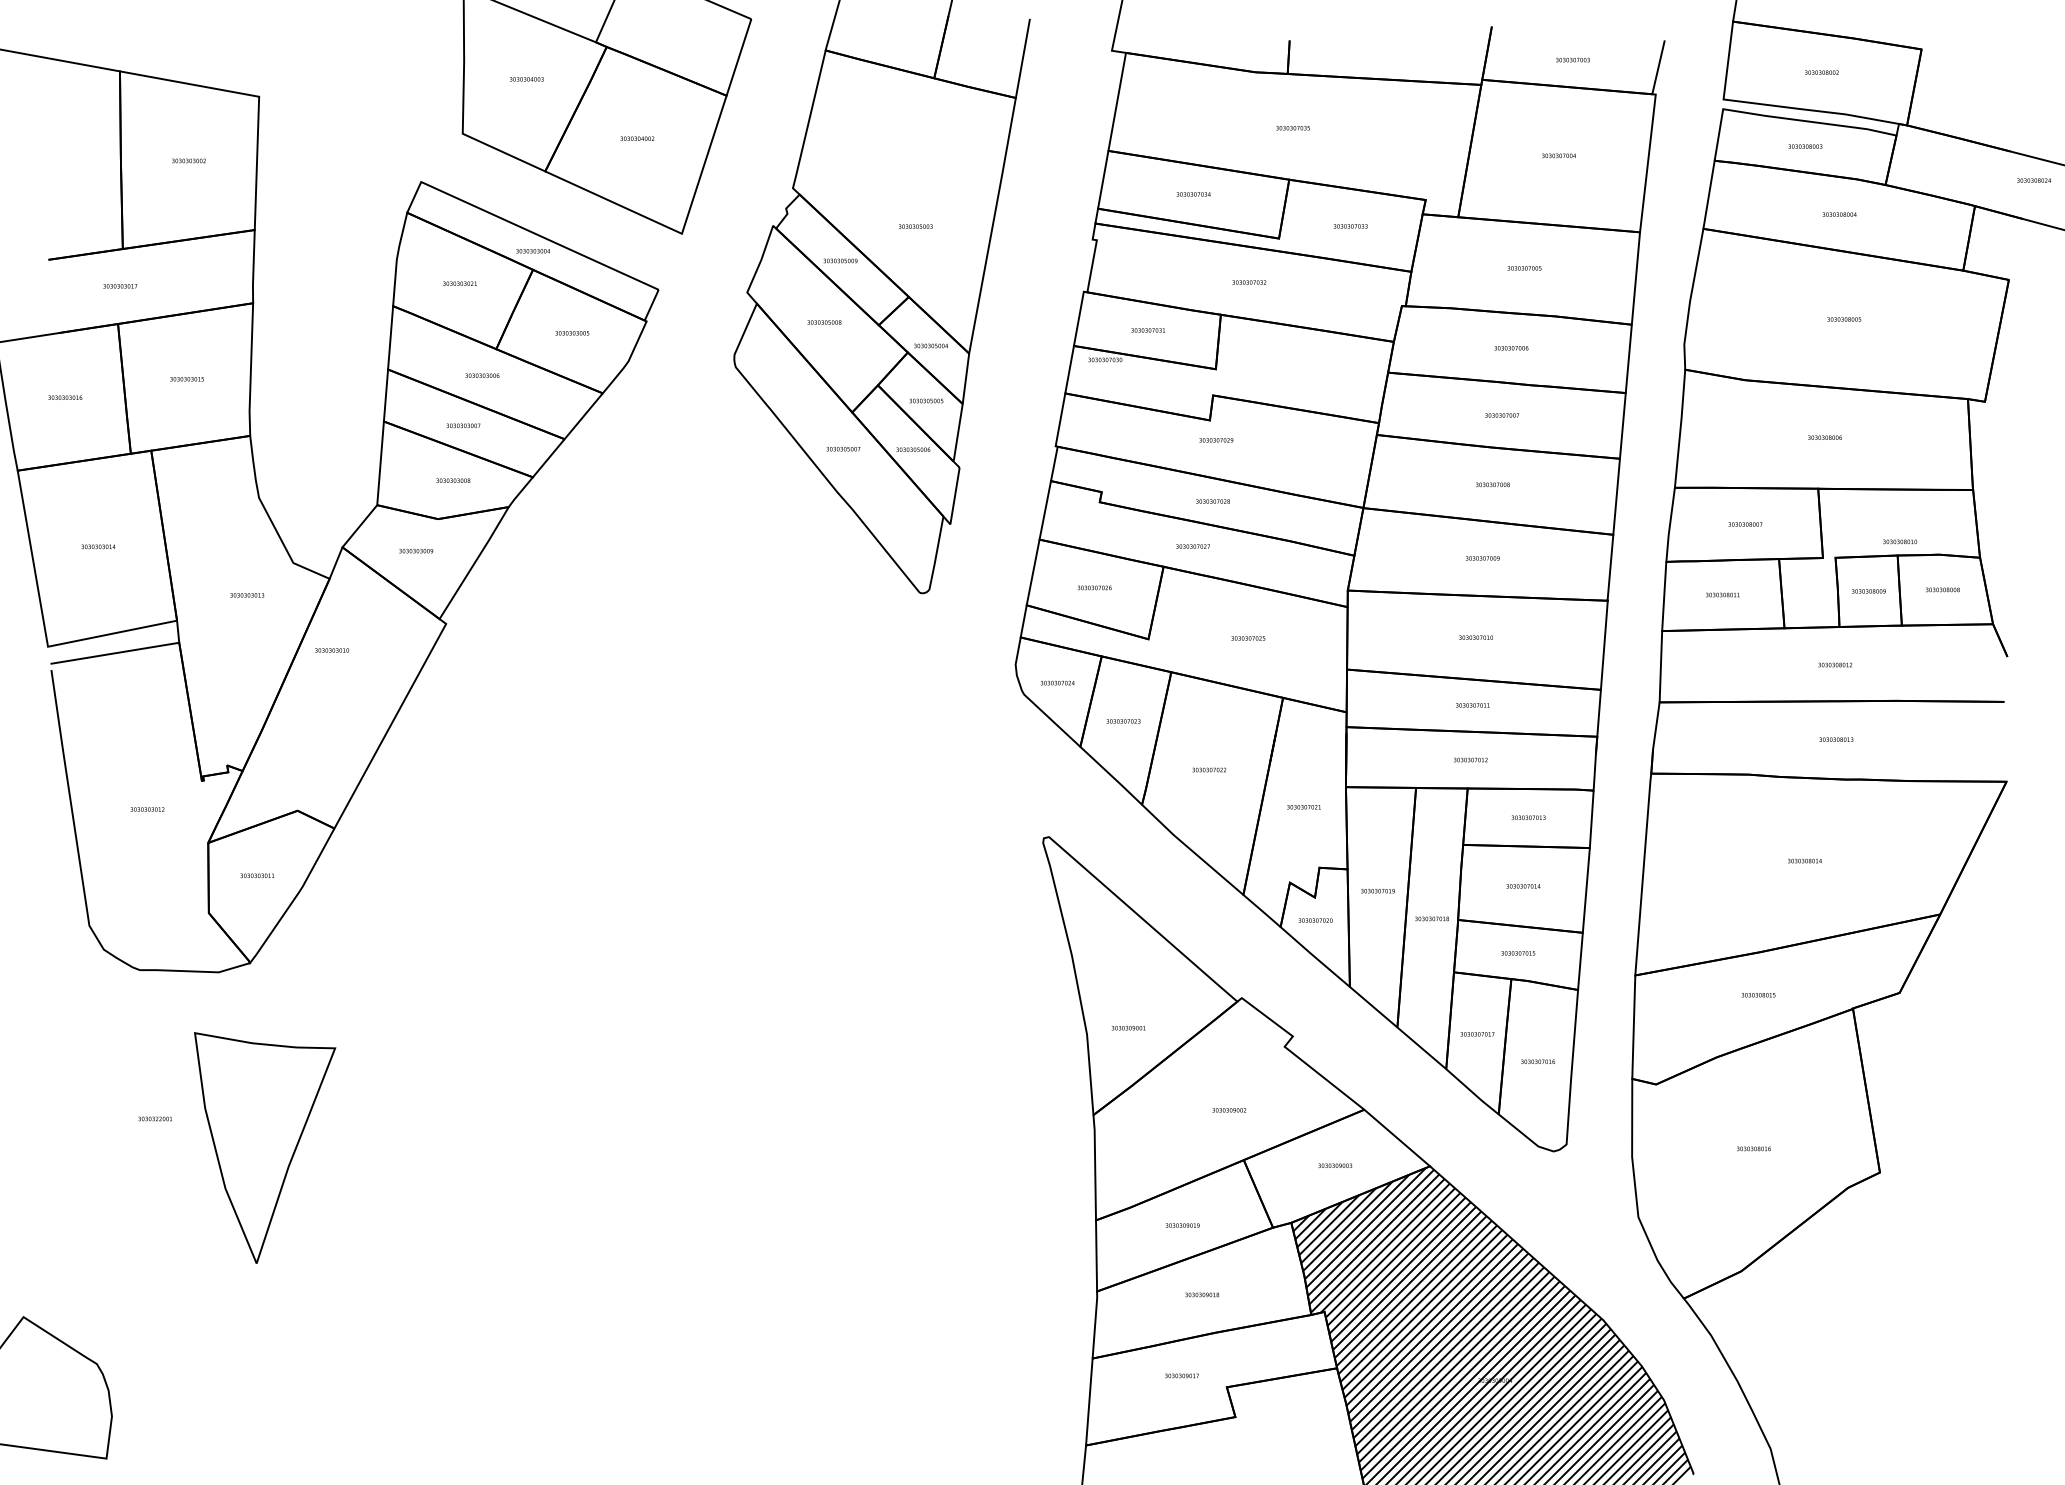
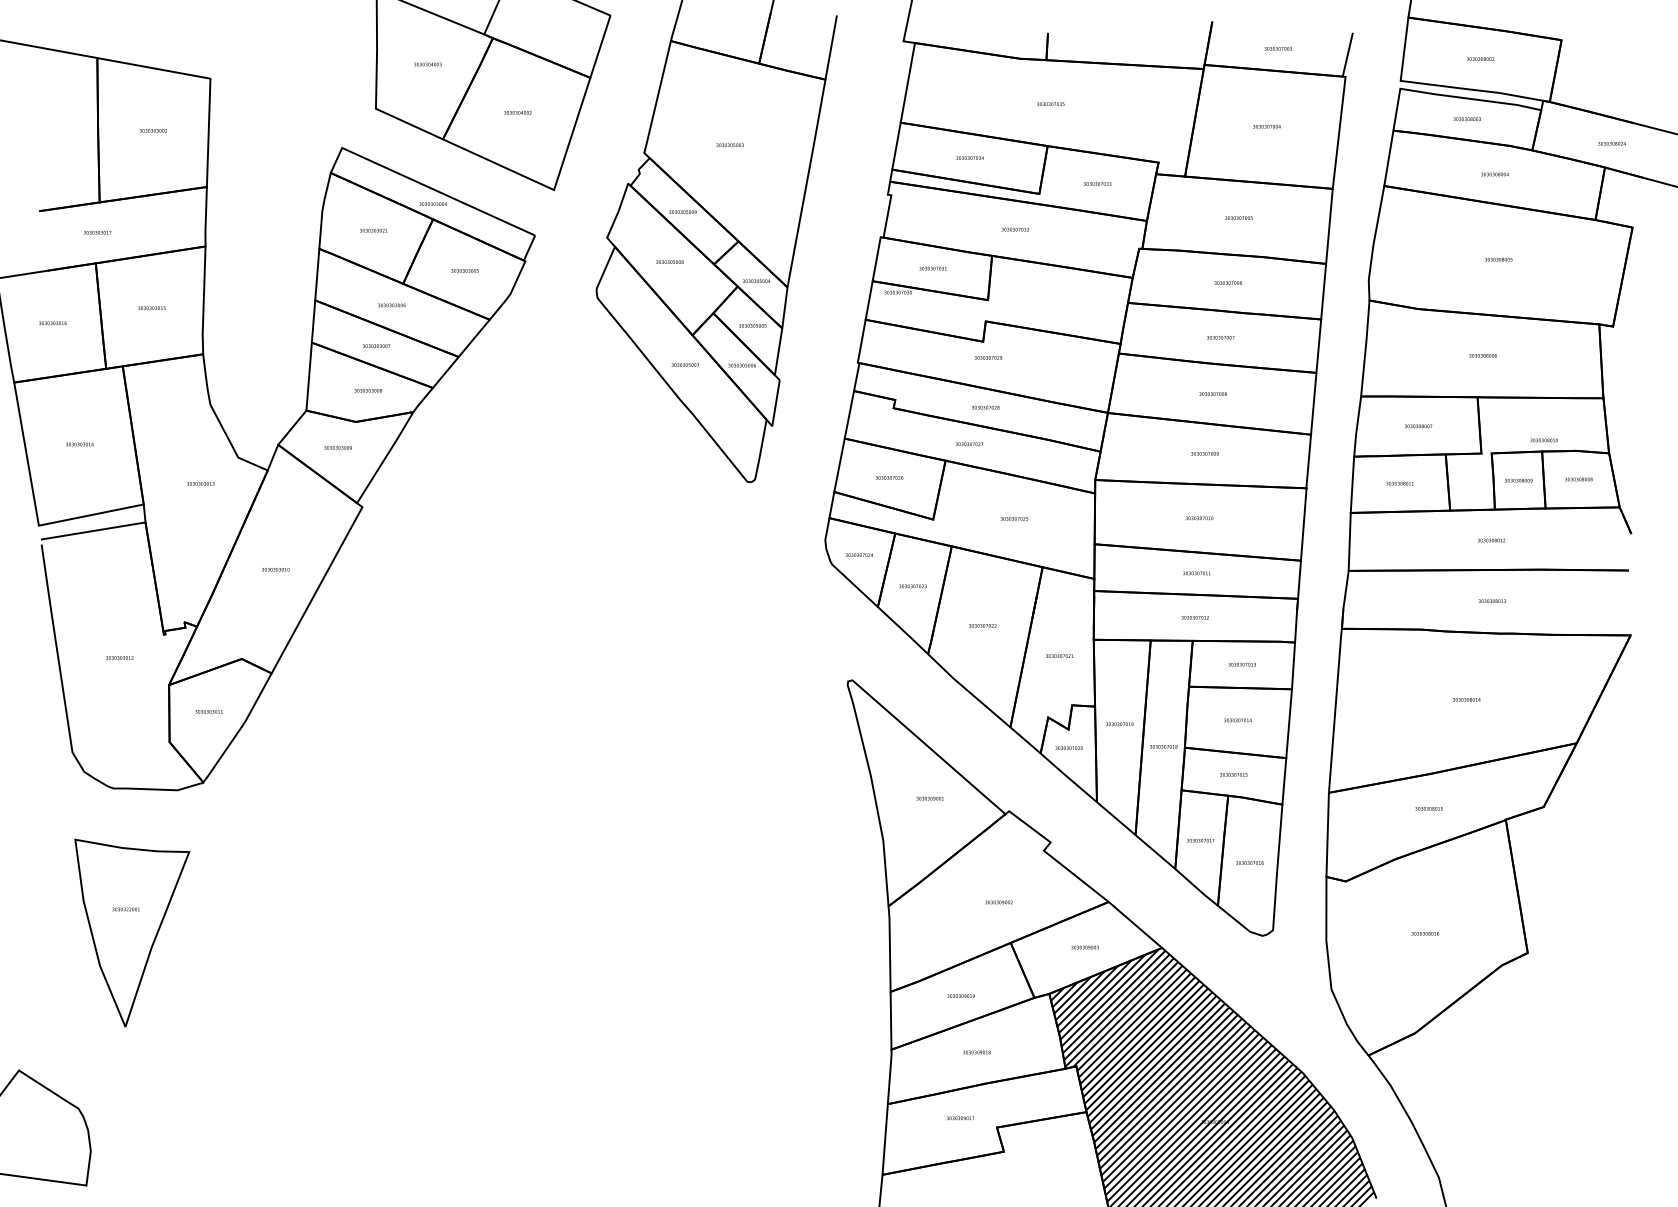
text: (2033, 180) -> (1611, 143), moved
text: (914, 225) -> (729, 144), moved
text: (331, 650) -> (275, 569), moved
text: (1127, 1027) -> (929, 798), moved
part: (265, 1147) -> (132, 932), moved

